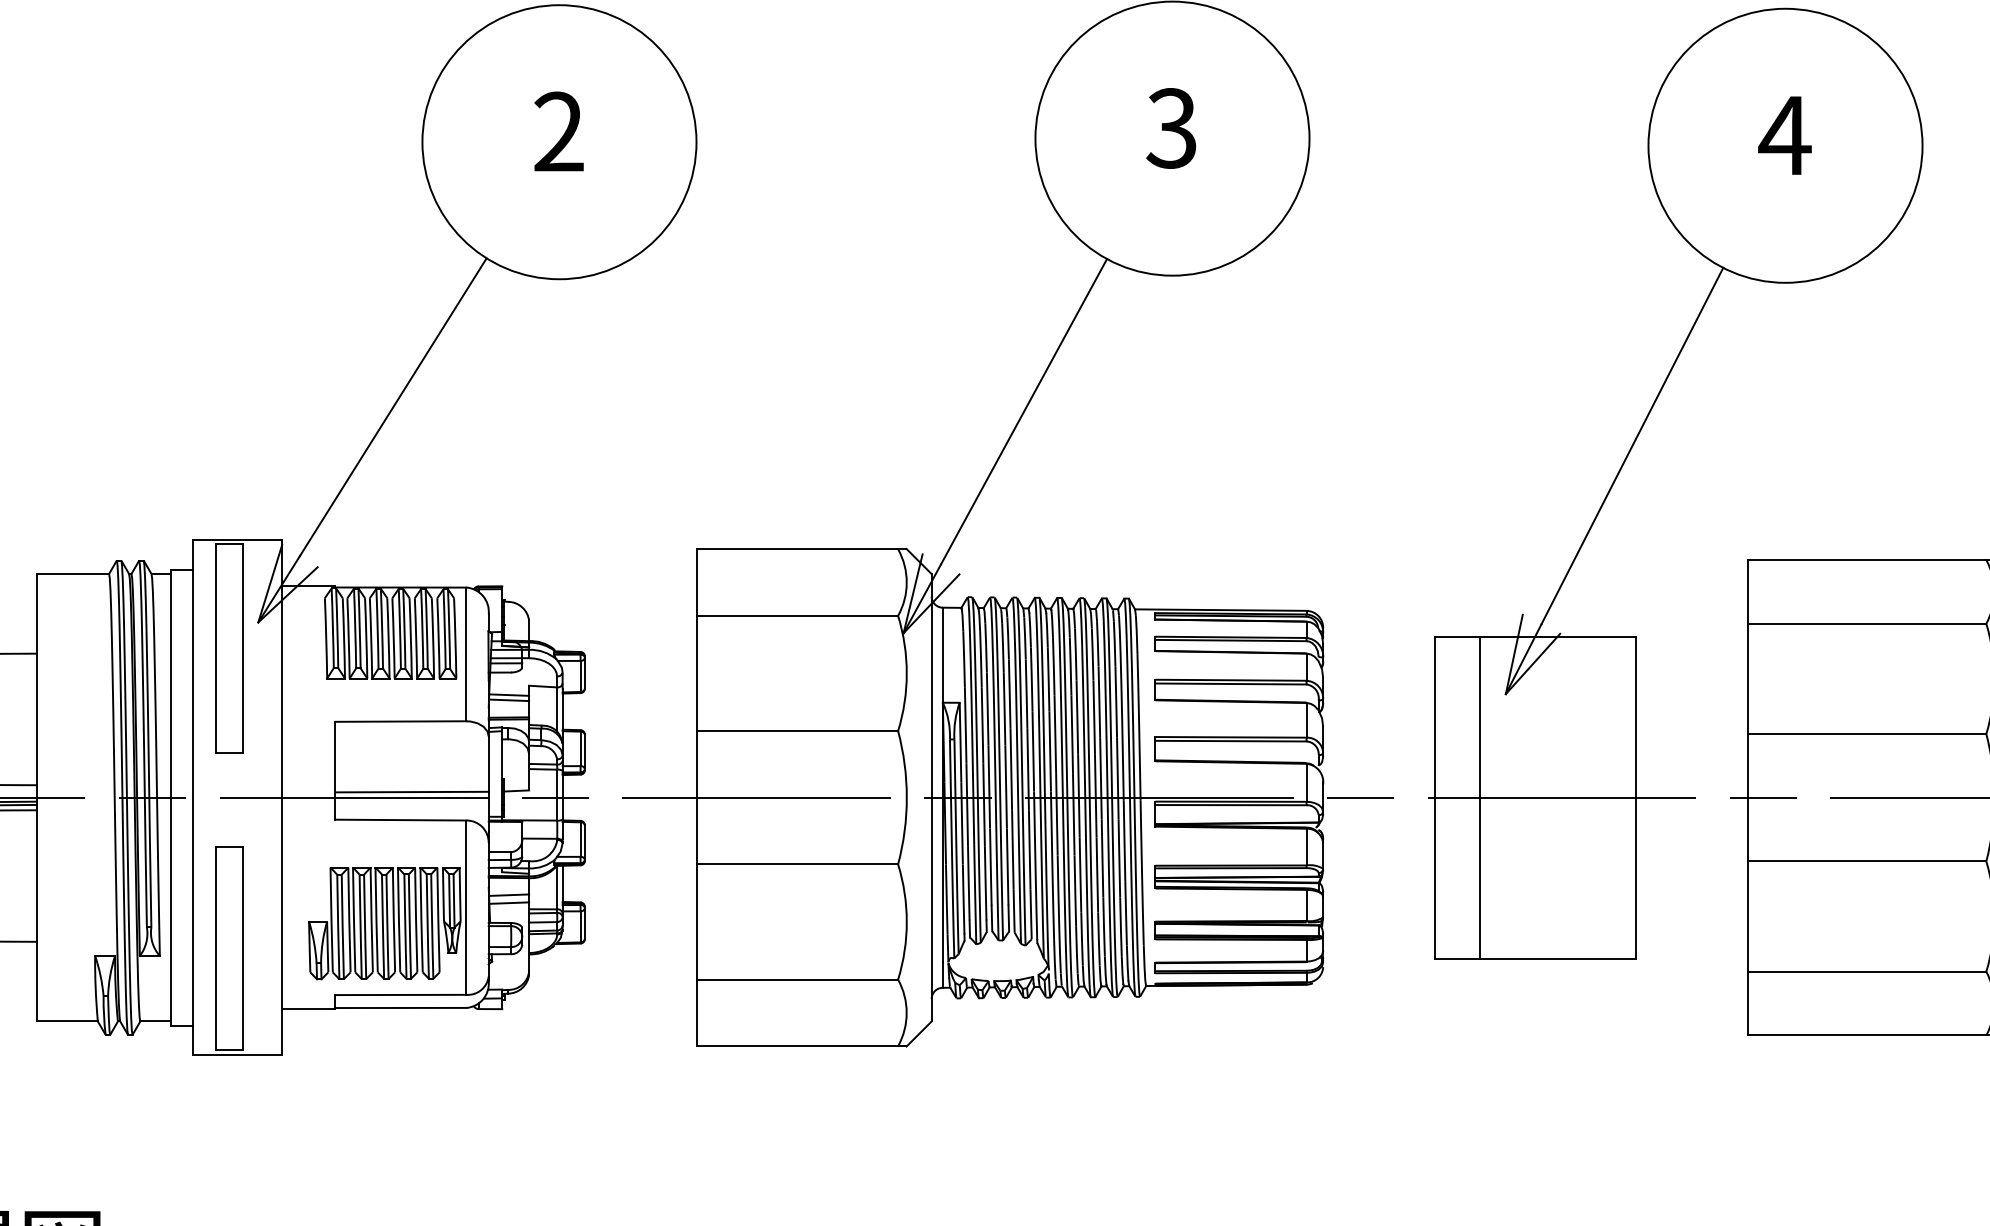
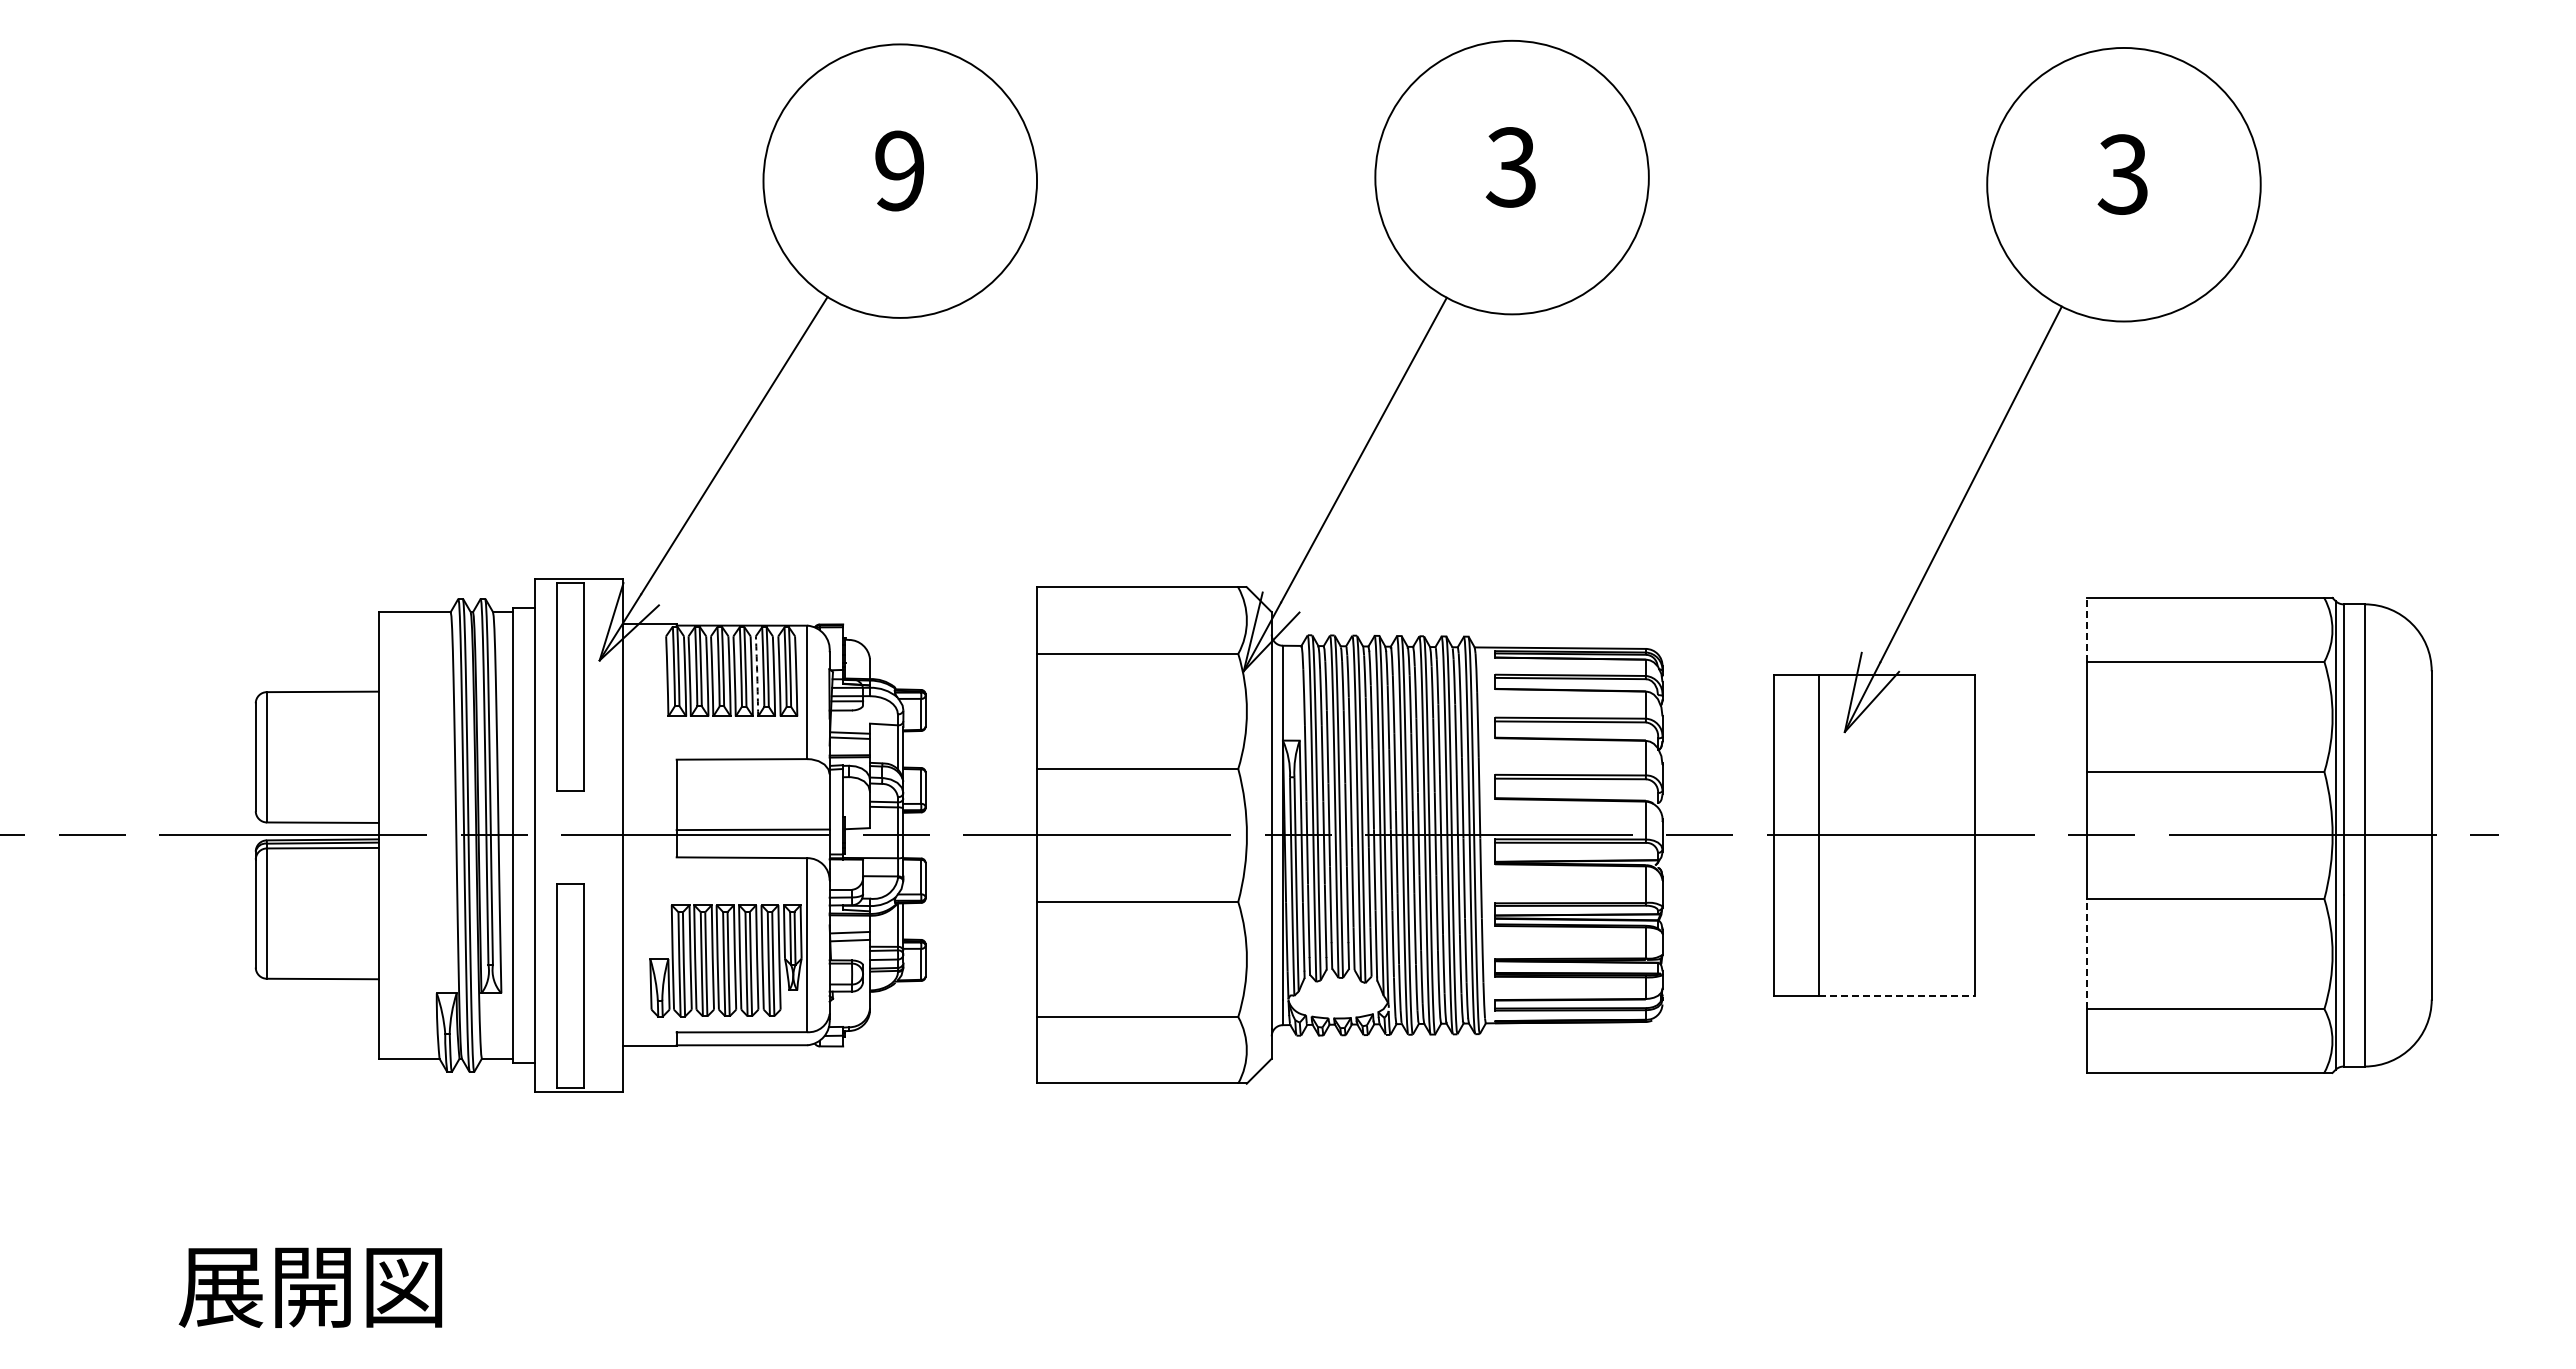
text: (558, 132) -> (899, 171), 2 -> 9
text: (1785, 135) -> (2123, 174), 4 -> 3
line: (1747, 592) -> (2086, 630), solid -> dashed
arc: (416, 638) -> (757, 676), solid -> dashed
line: (1747, 916) -> (2086, 953), solid -> dashed
line: (1558, 959) -> (1897, 996), solid -> dashed

